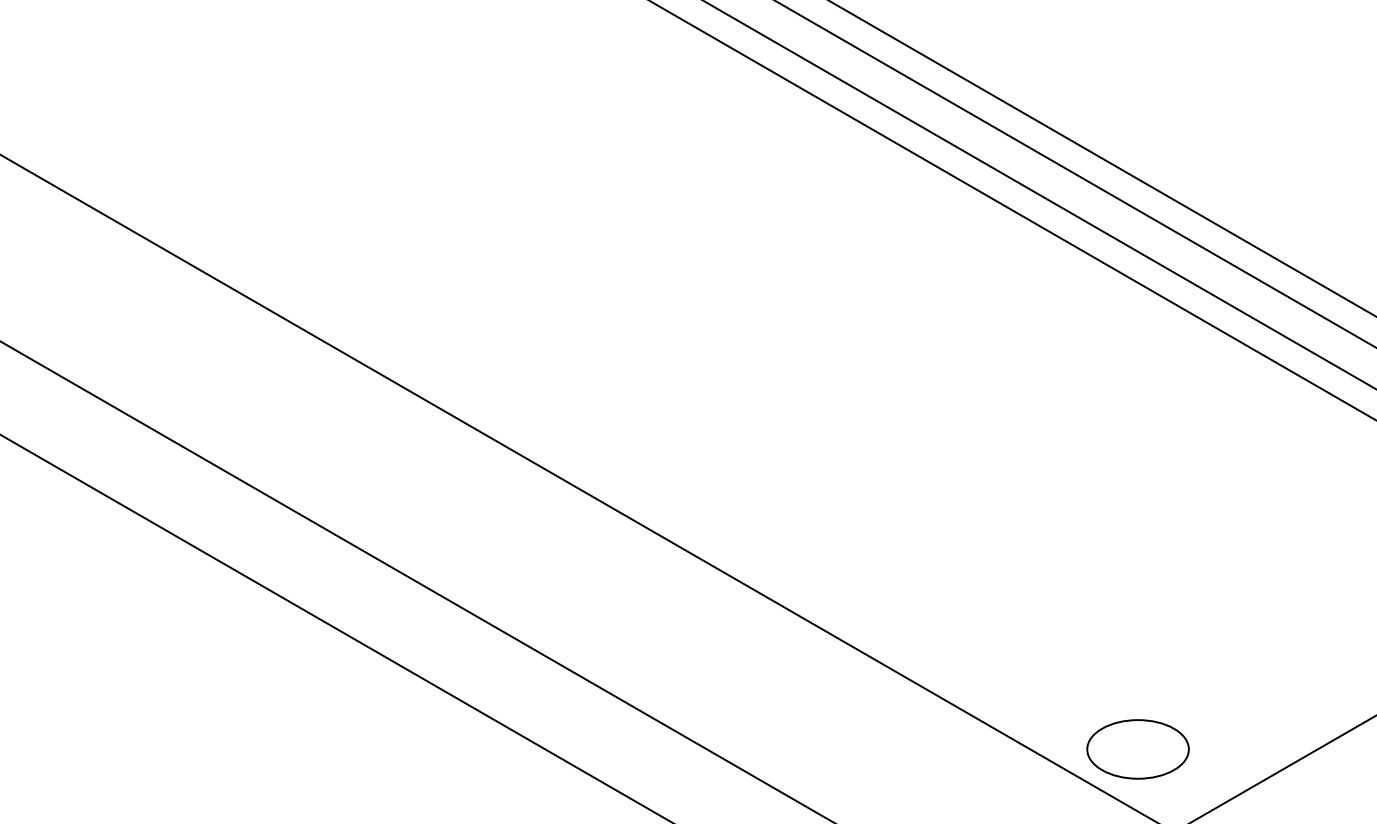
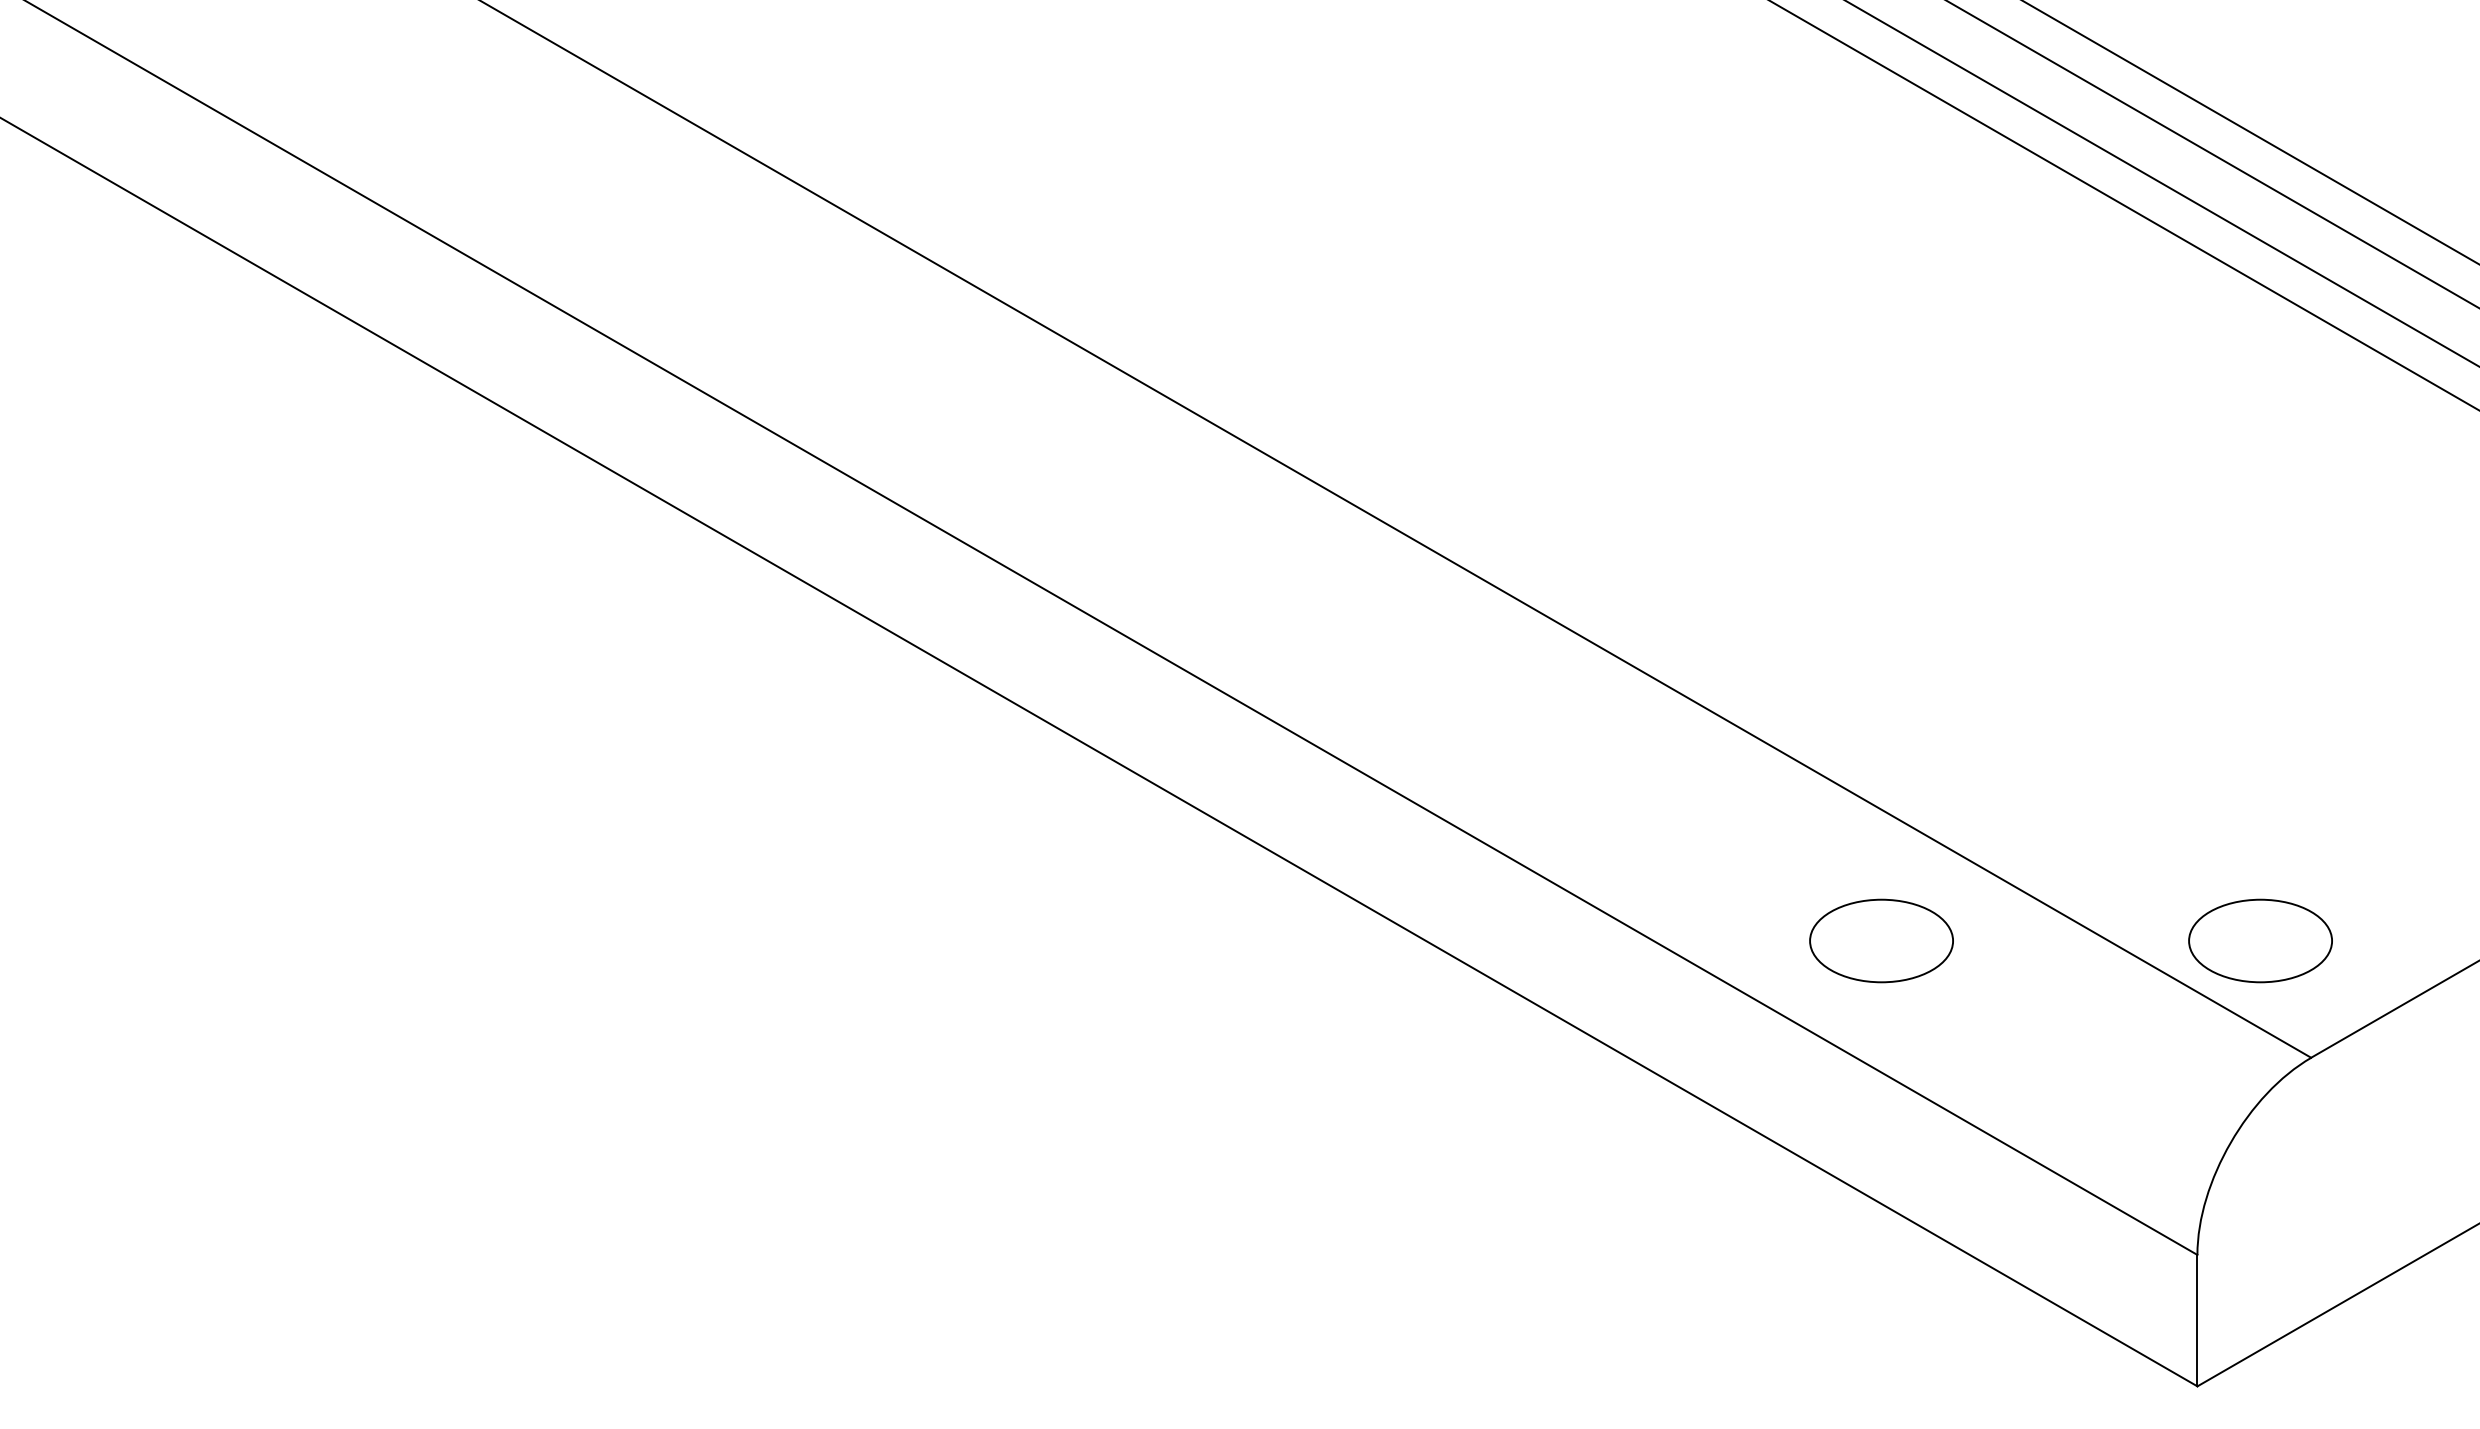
part: (868, 749) -> (1881, 940), added

